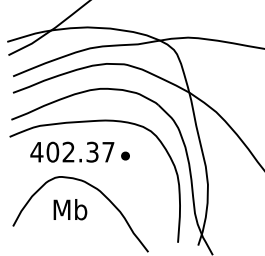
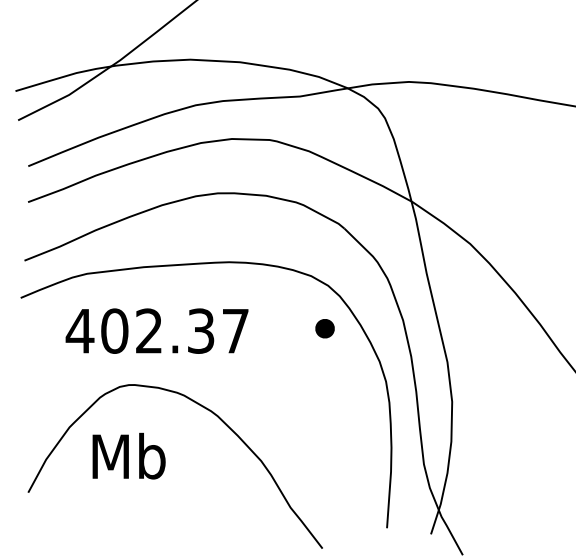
part: (125, 155) -> (324, 327), moved
text: (70, 209) -> (129, 455), moved

